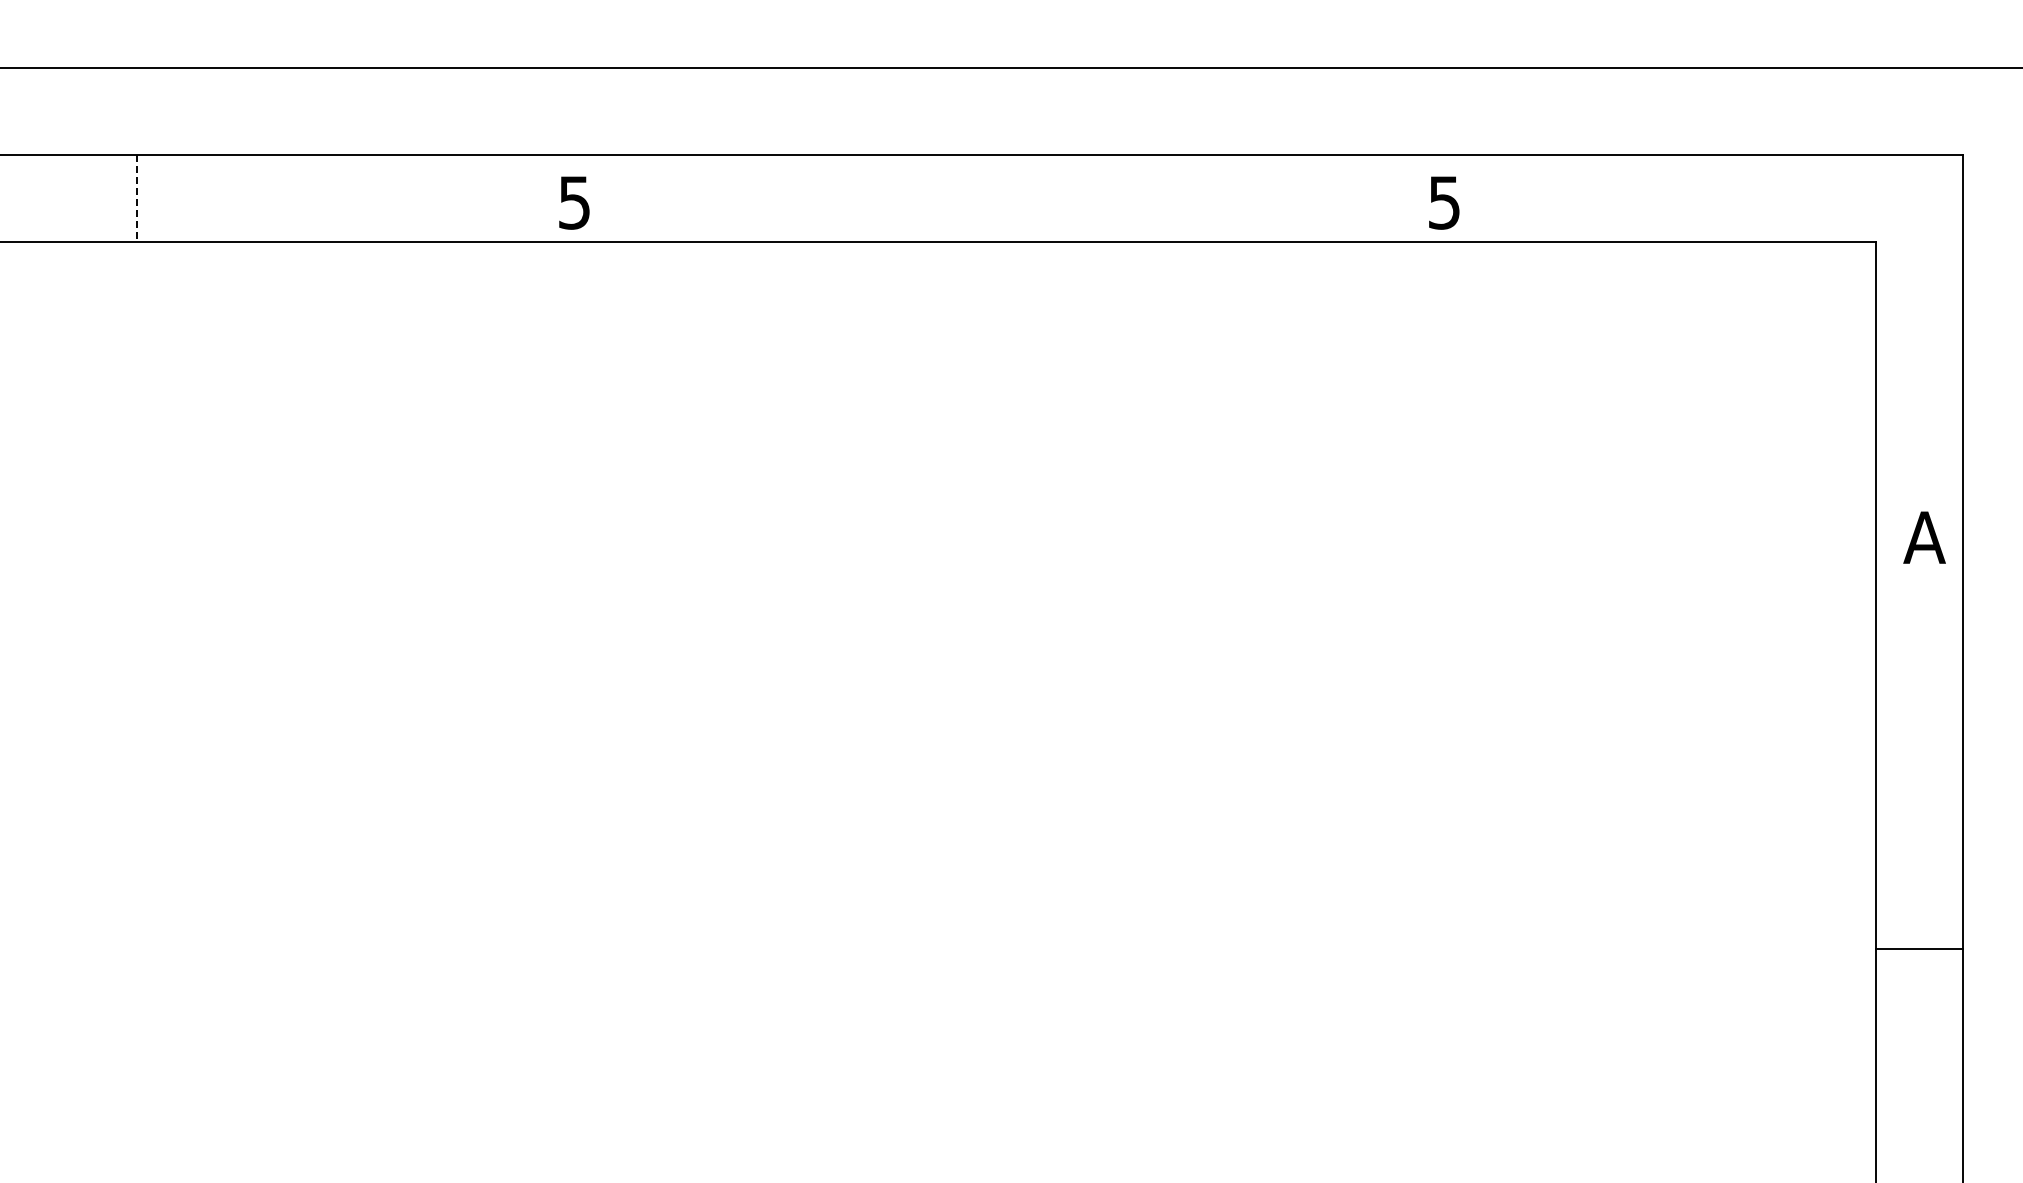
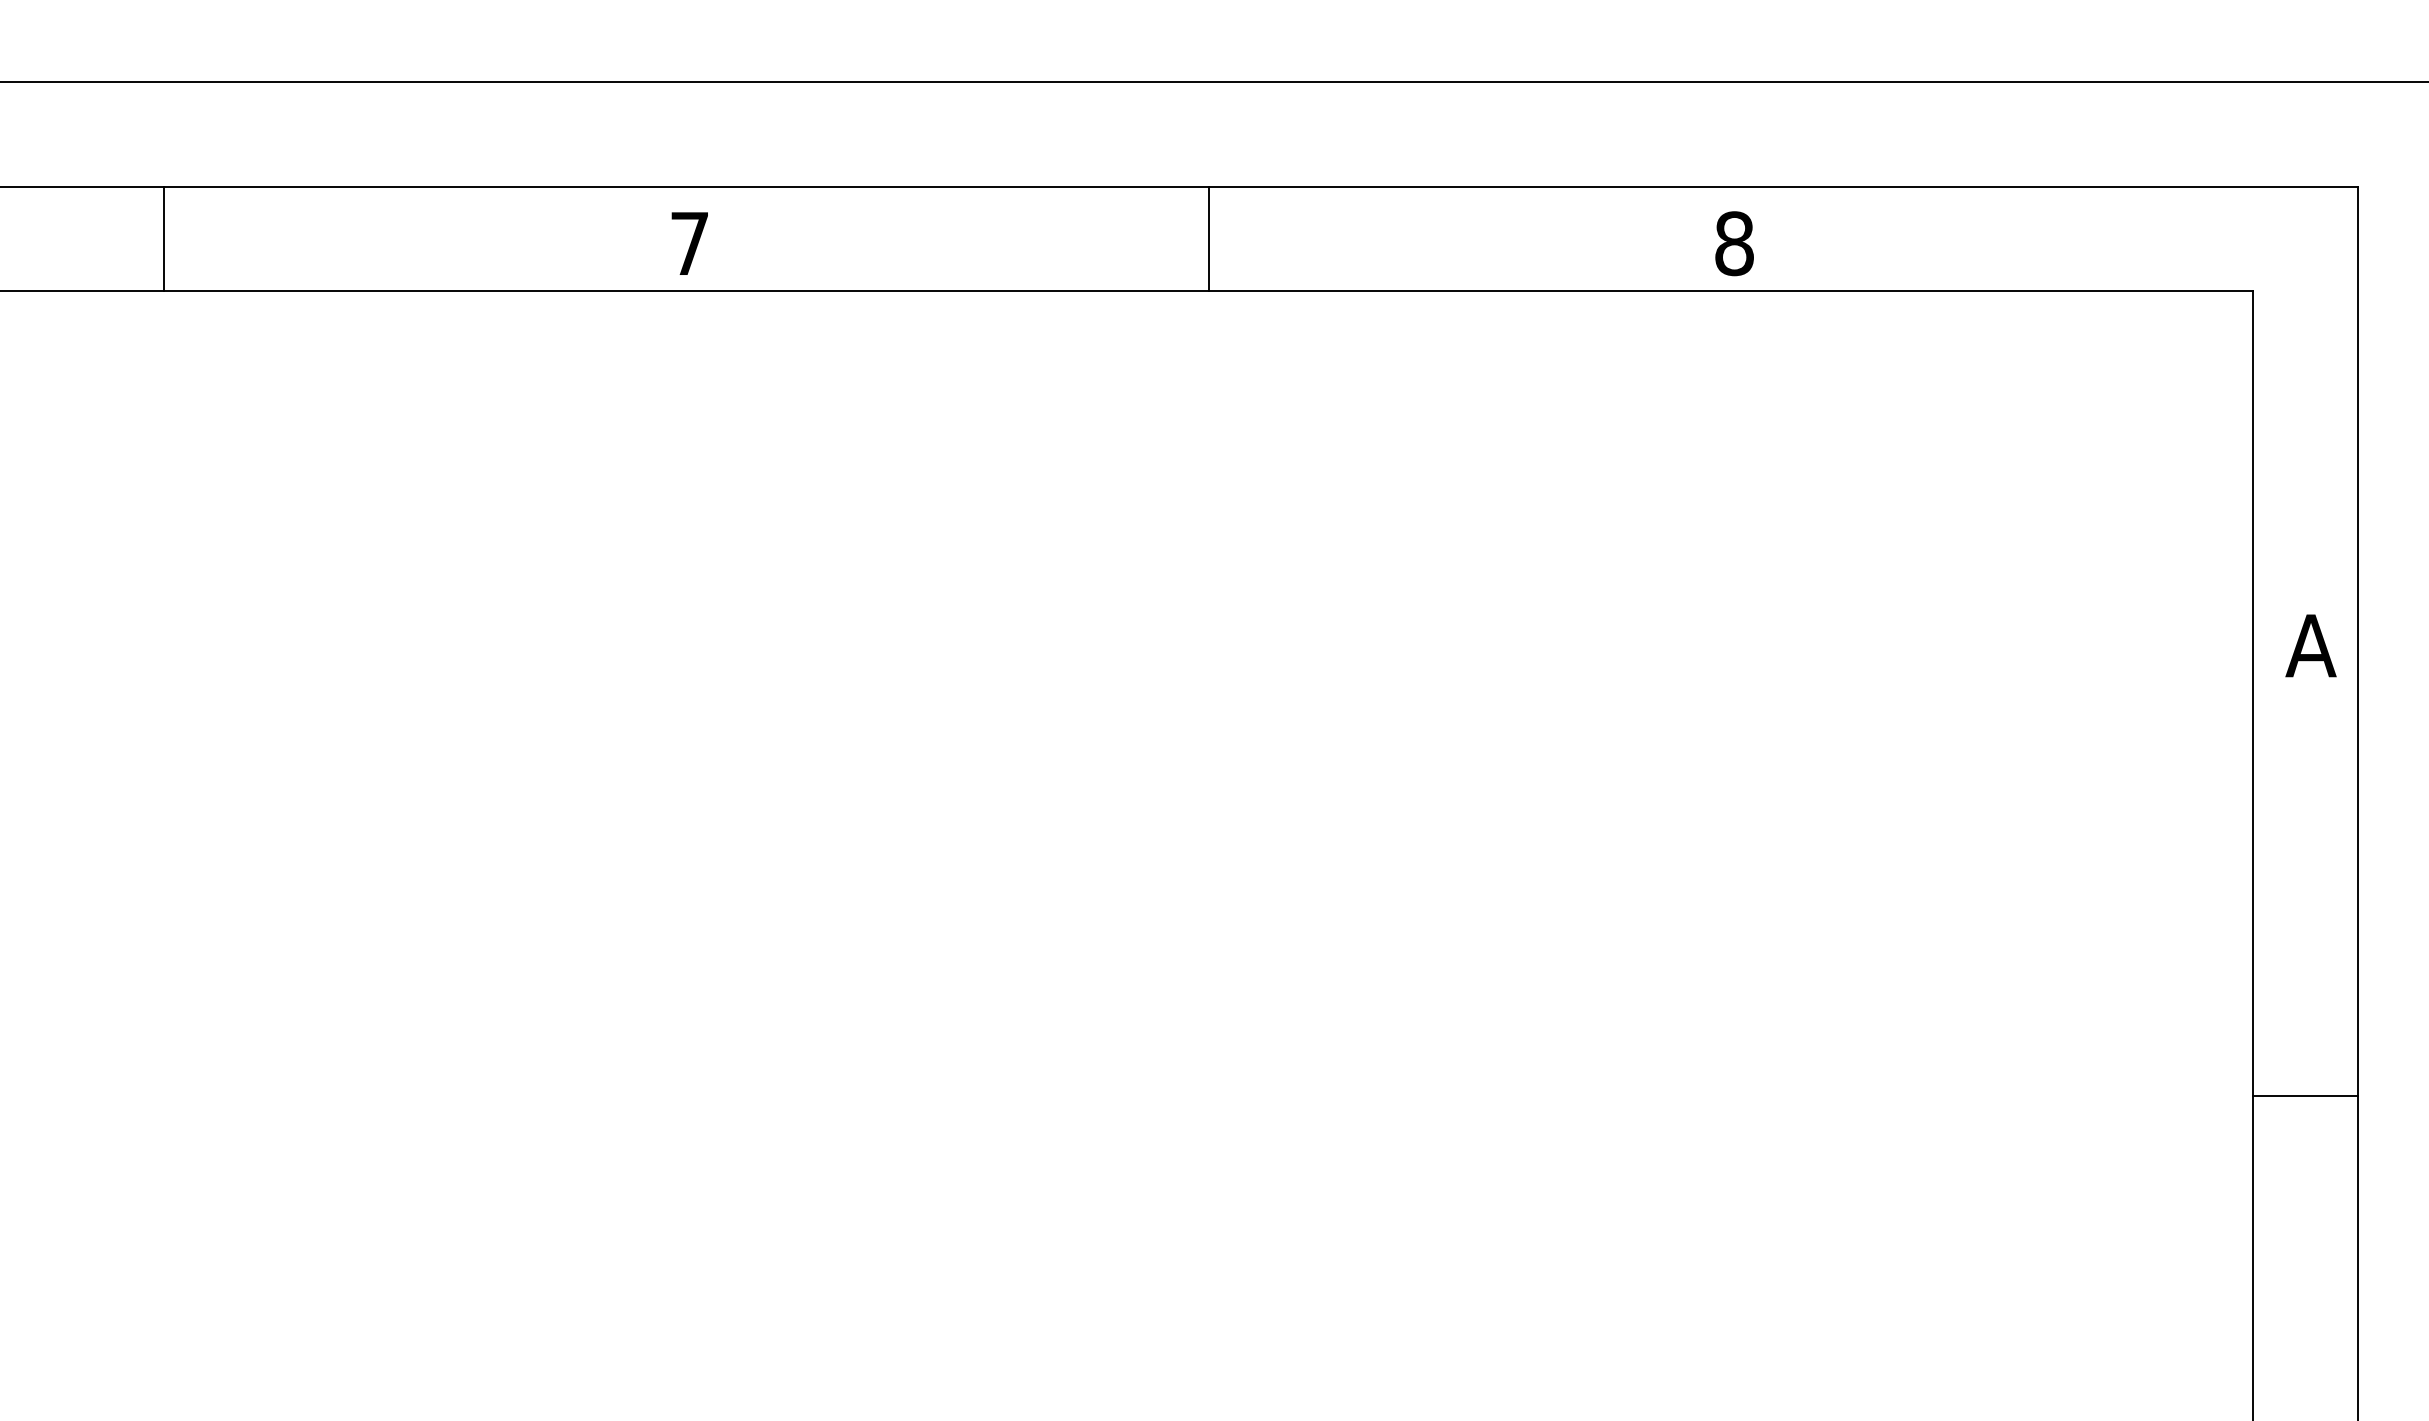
line: (1006, 198) -> (1208, 238), added
line: (136, 199) -> (163, 239), dashed -> solid
text: (574, 202) -> (689, 243), 5 -> 7
text: (1444, 202) -> (1734, 243), 5 -> 8
line: (1919, 949) -> (2304, 1095), moved

